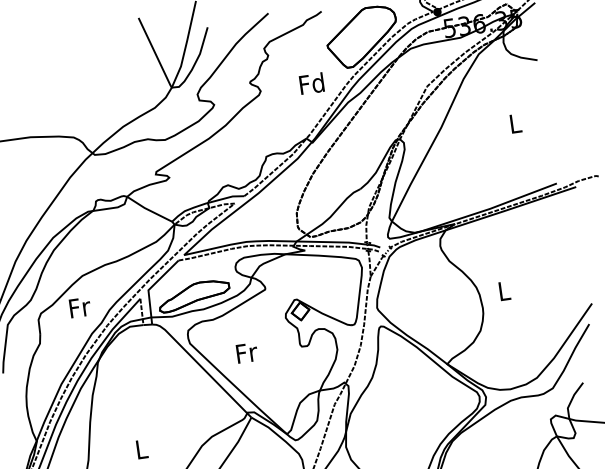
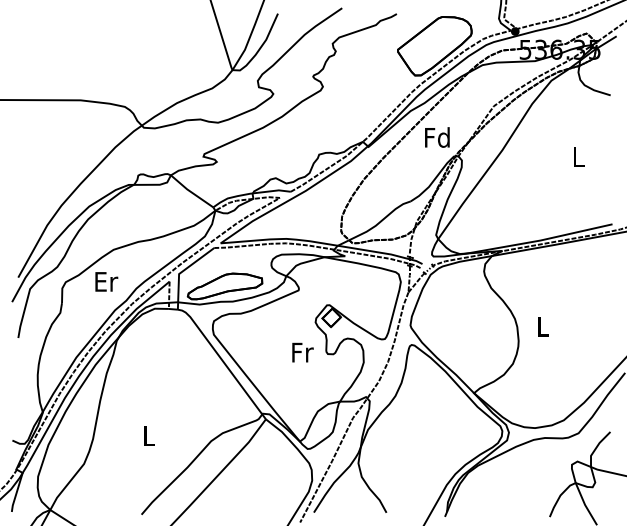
text: (311, 83) -> (437, 137), moved
text: (79, 307) -> (106, 281), Fr -> Er
text: (246, 352) -> (302, 352), moved

